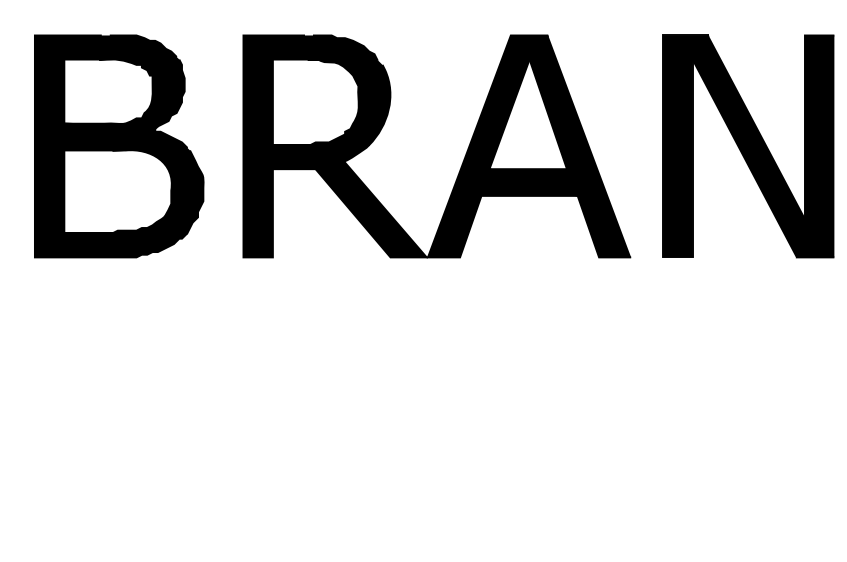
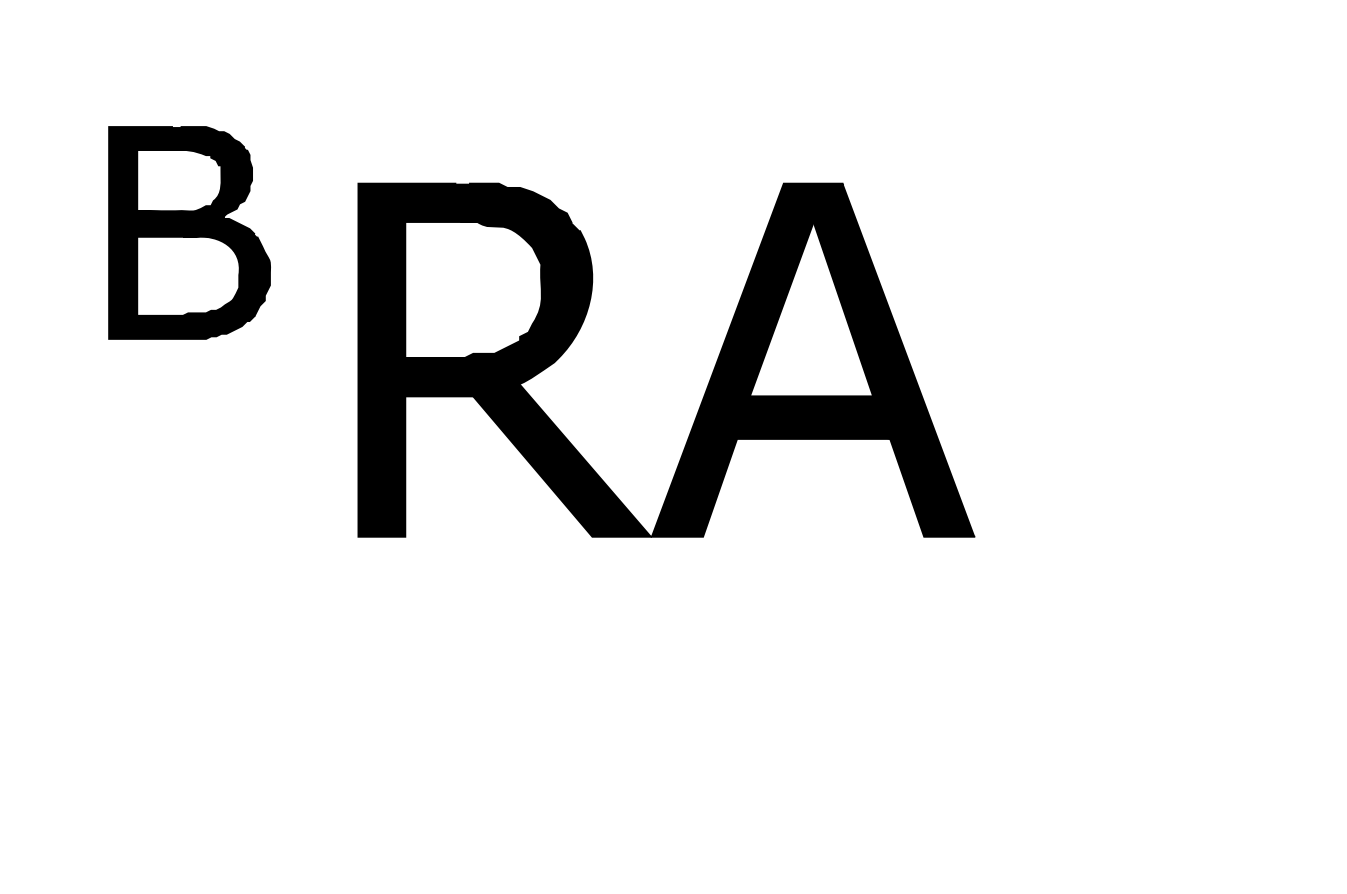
part: (119, 146) -> (189, 233), size x0.6
part: (748, 146) -> (1190, 233), removed
part: (464, 156) -> (710, 376), moved

